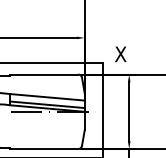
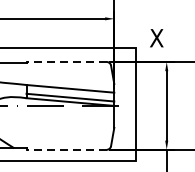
line: (43, 74) -> (65, 61), solid -> dashed
line: (43, 149) -> (65, 150), solid -> dashed

